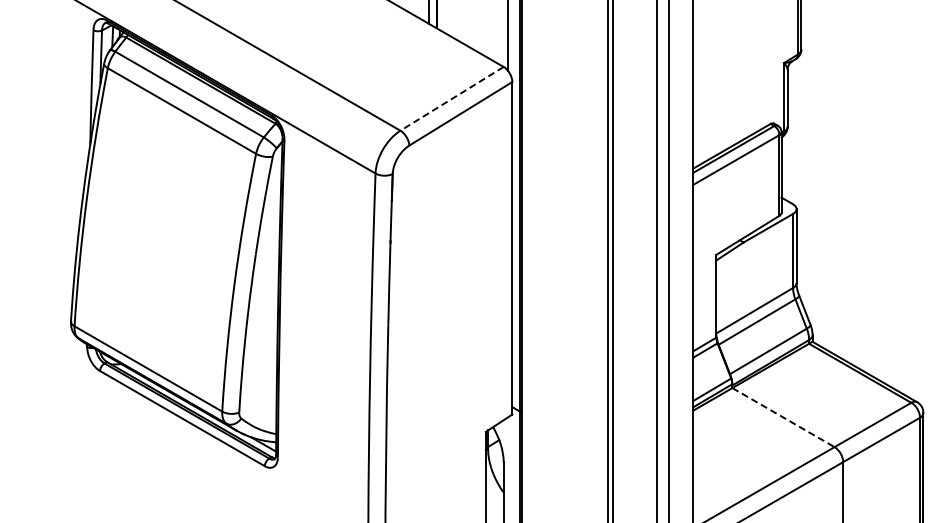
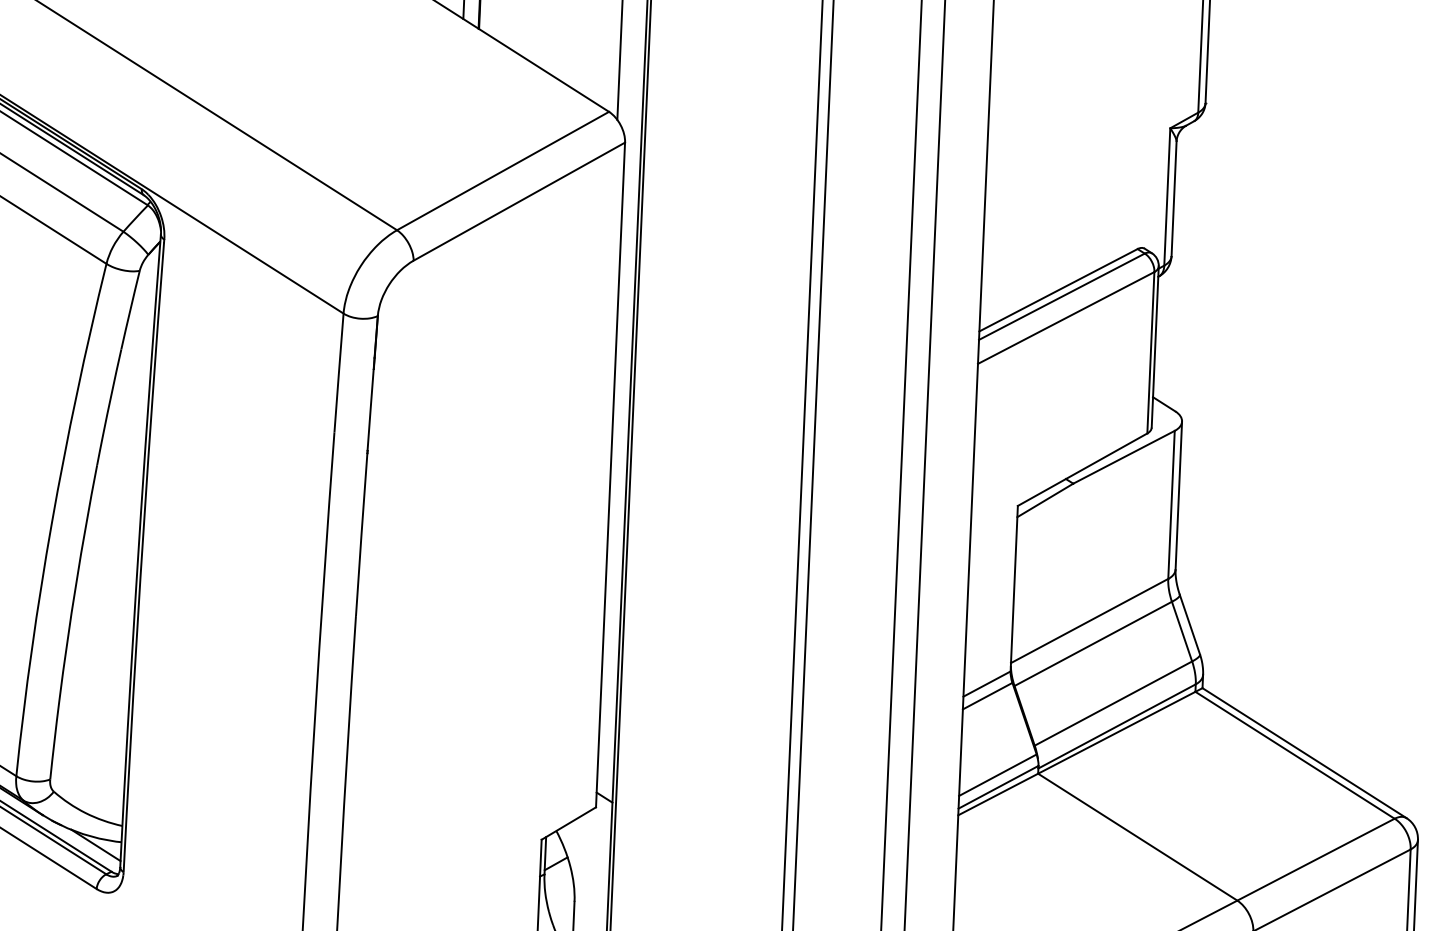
line: (452, 98) -> (503, 170), dashed -> solid
line: (783, 417) -> (1137, 836), dashed -> solid

